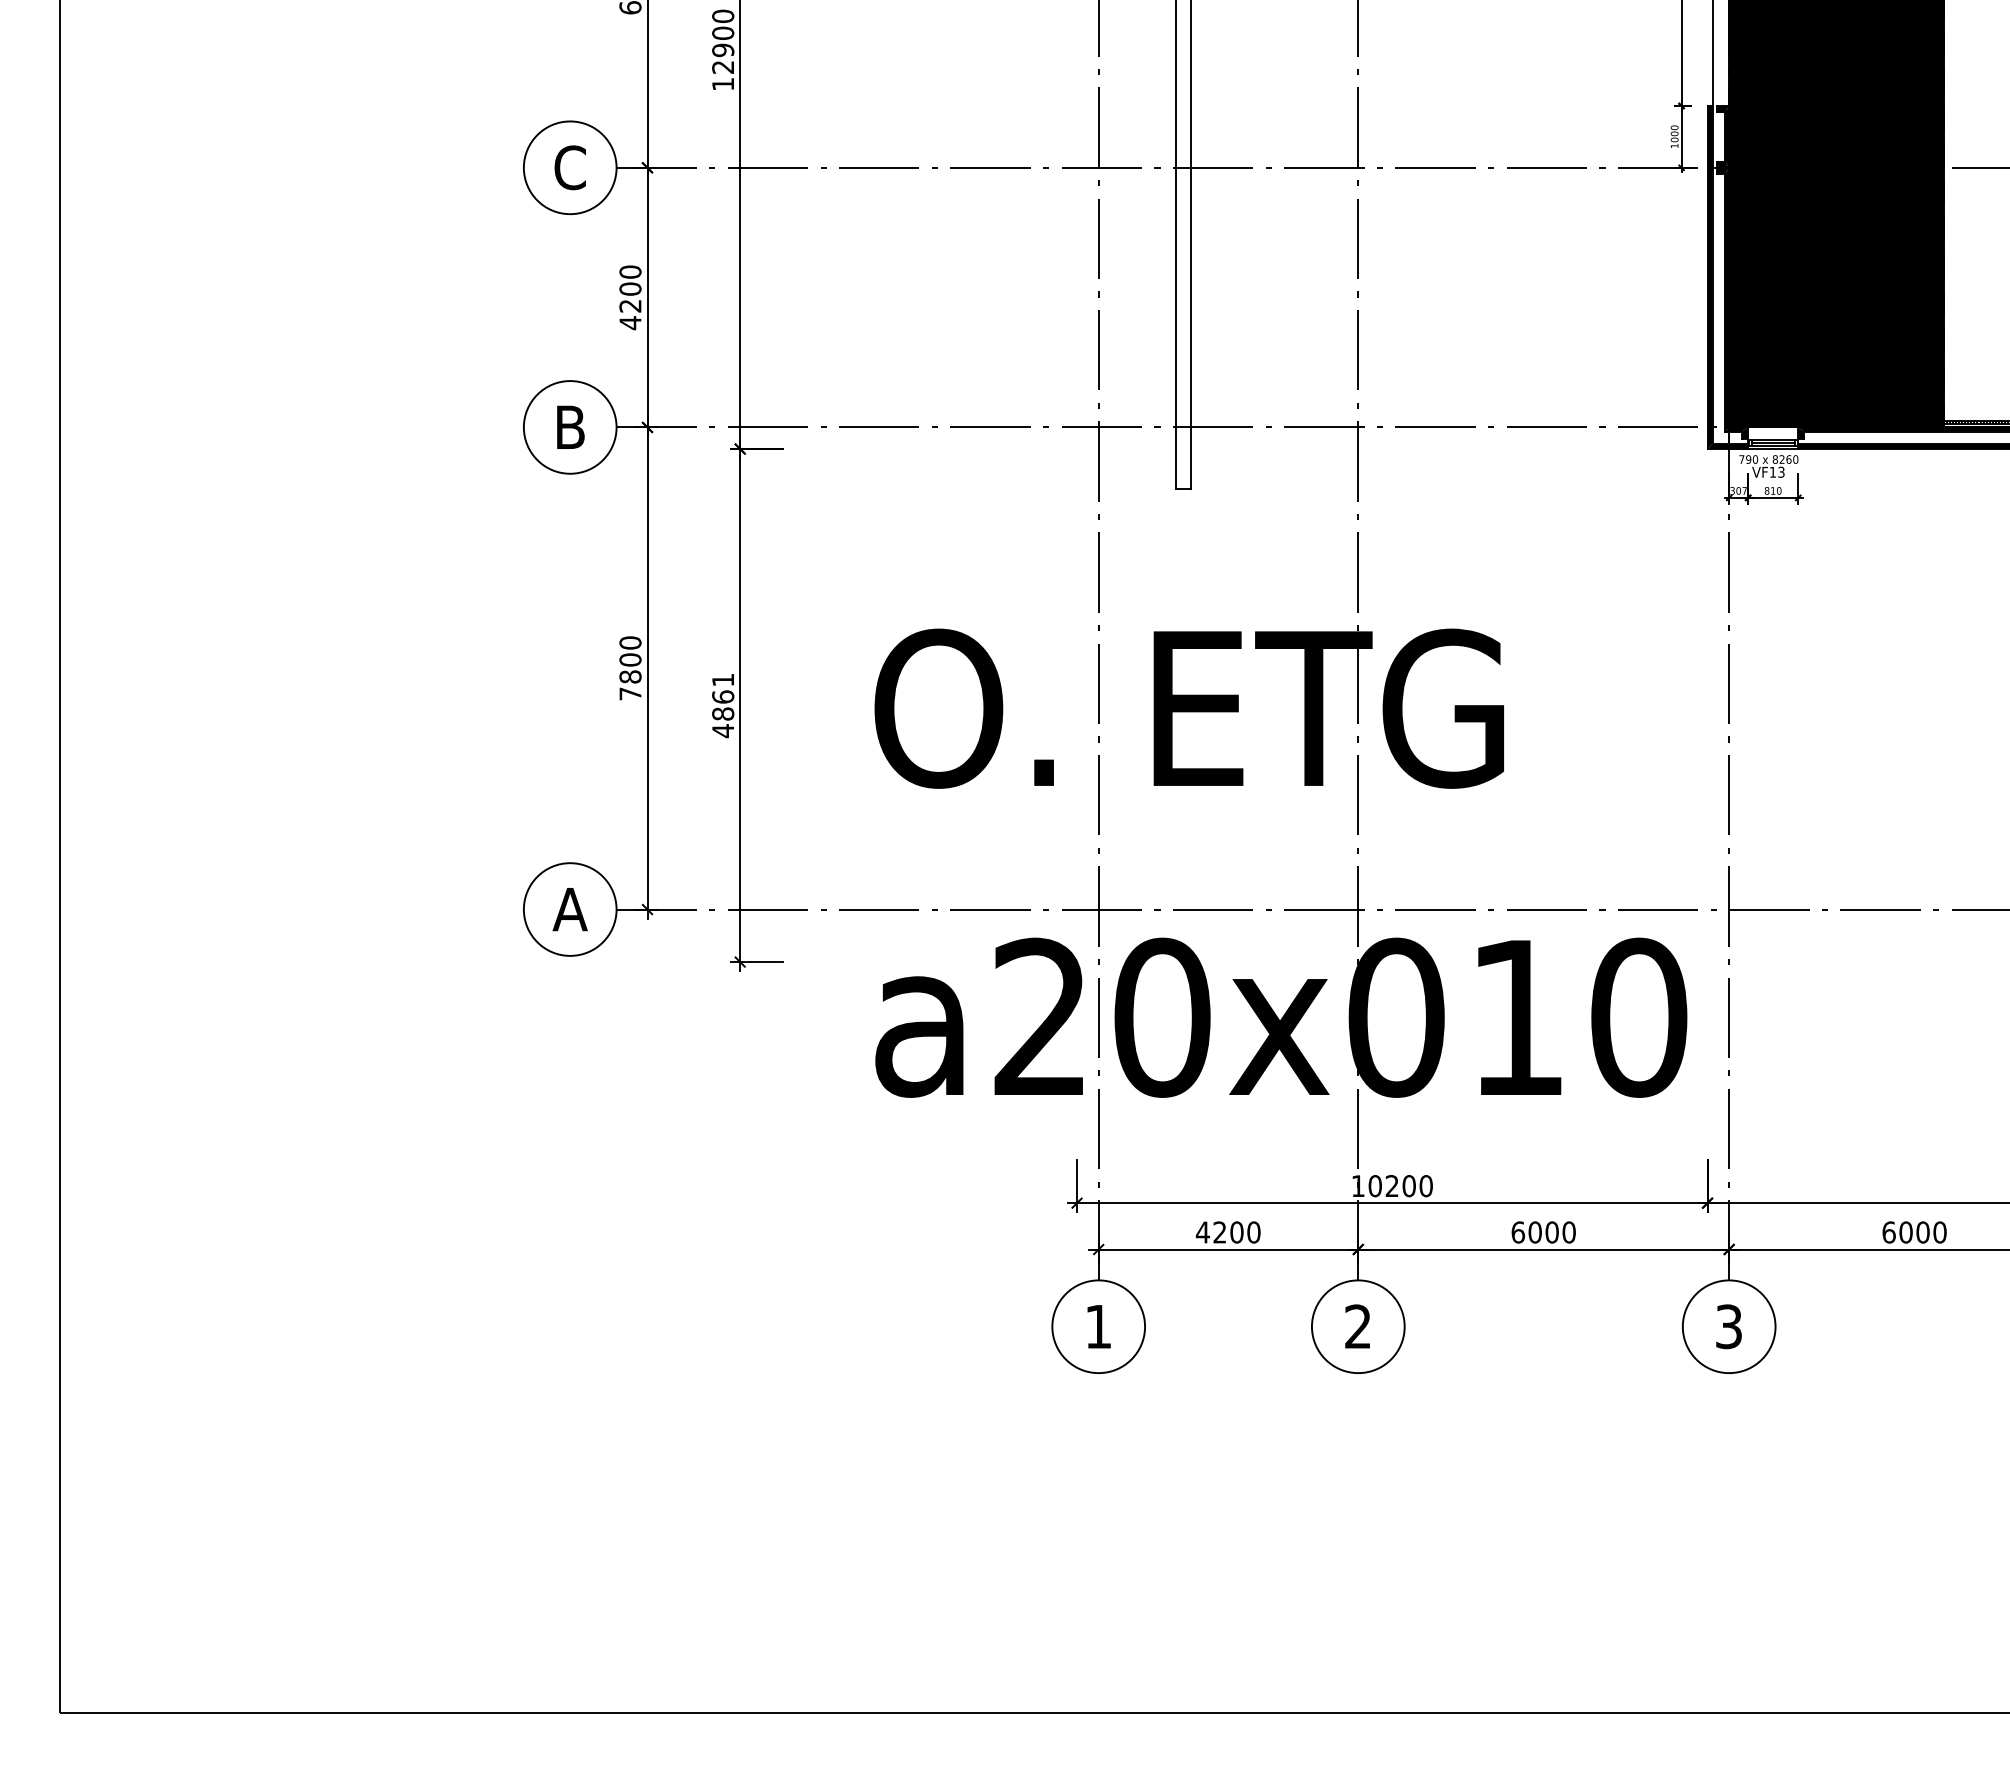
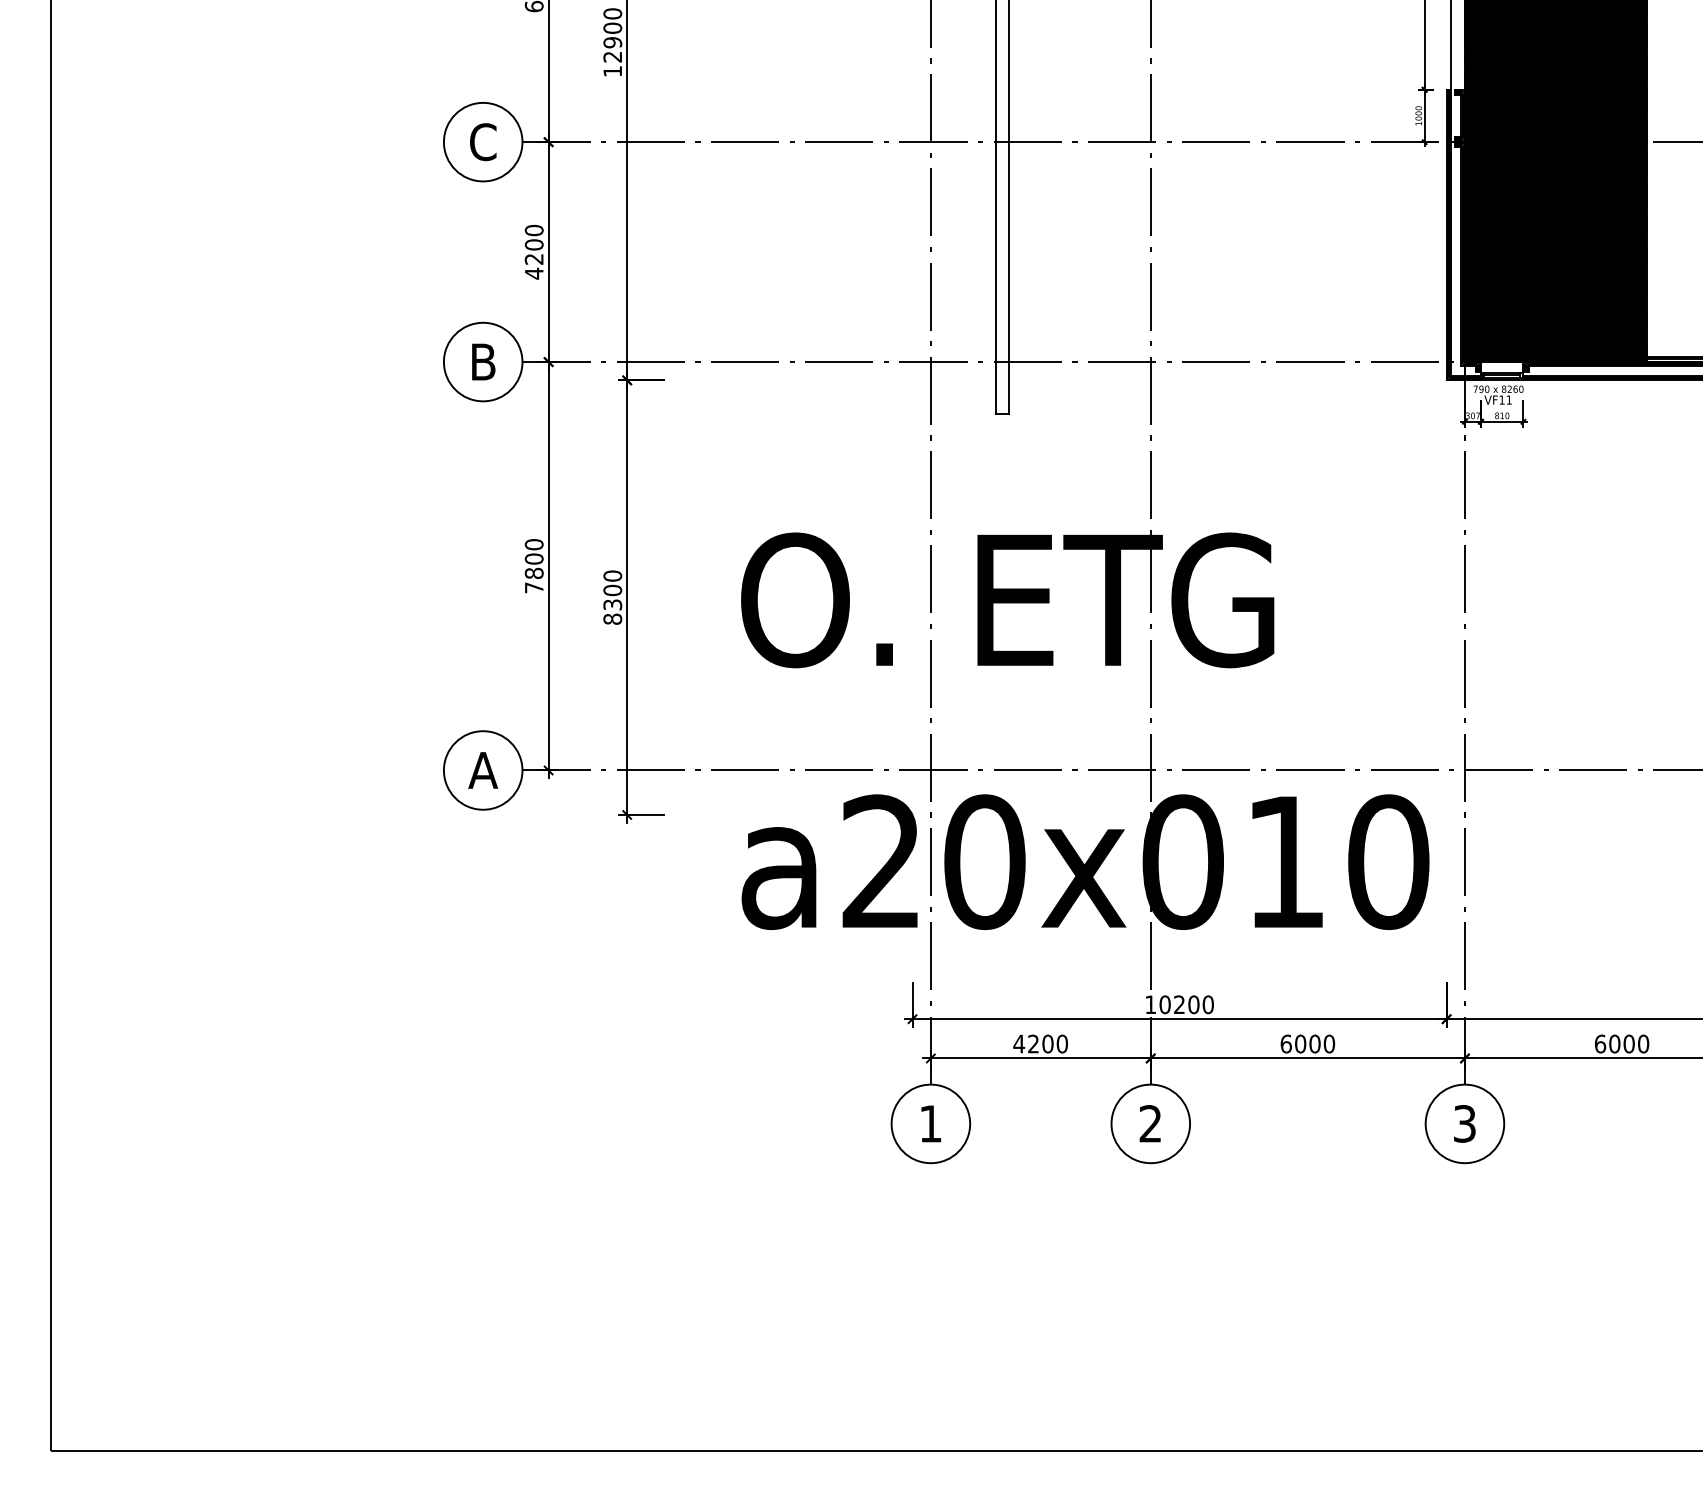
text: (1781, 471) -> (1509, 399), VF13 -> VF11
text: (723, 705) -> (613, 597), 4861 -> 8300

